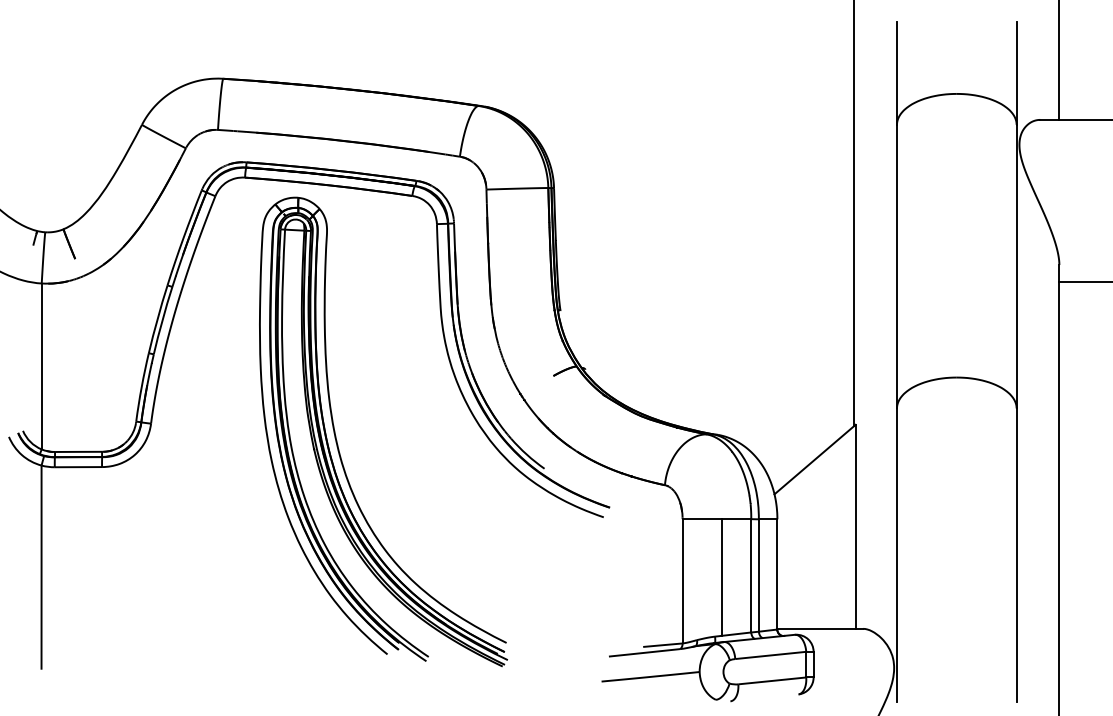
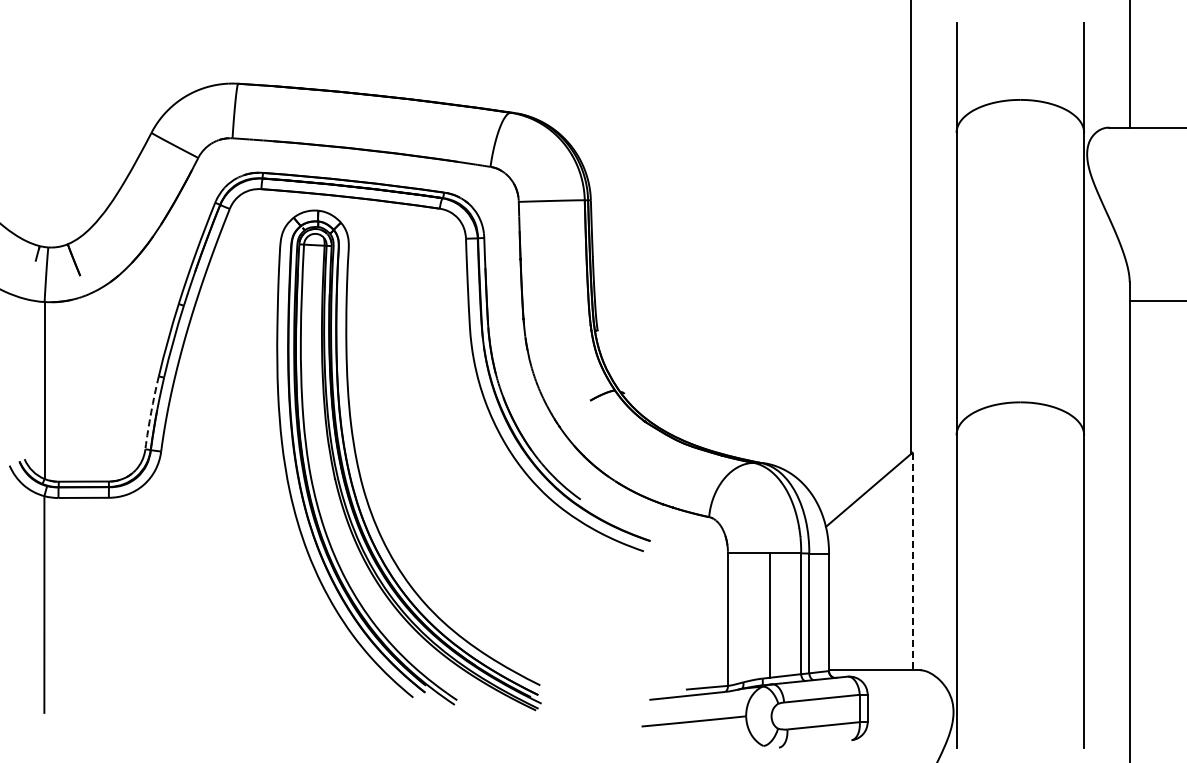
arc: (141, 387) -> (151, 412), solid -> dashed
line: (855, 526) -> (912, 561), solid -> dashed

